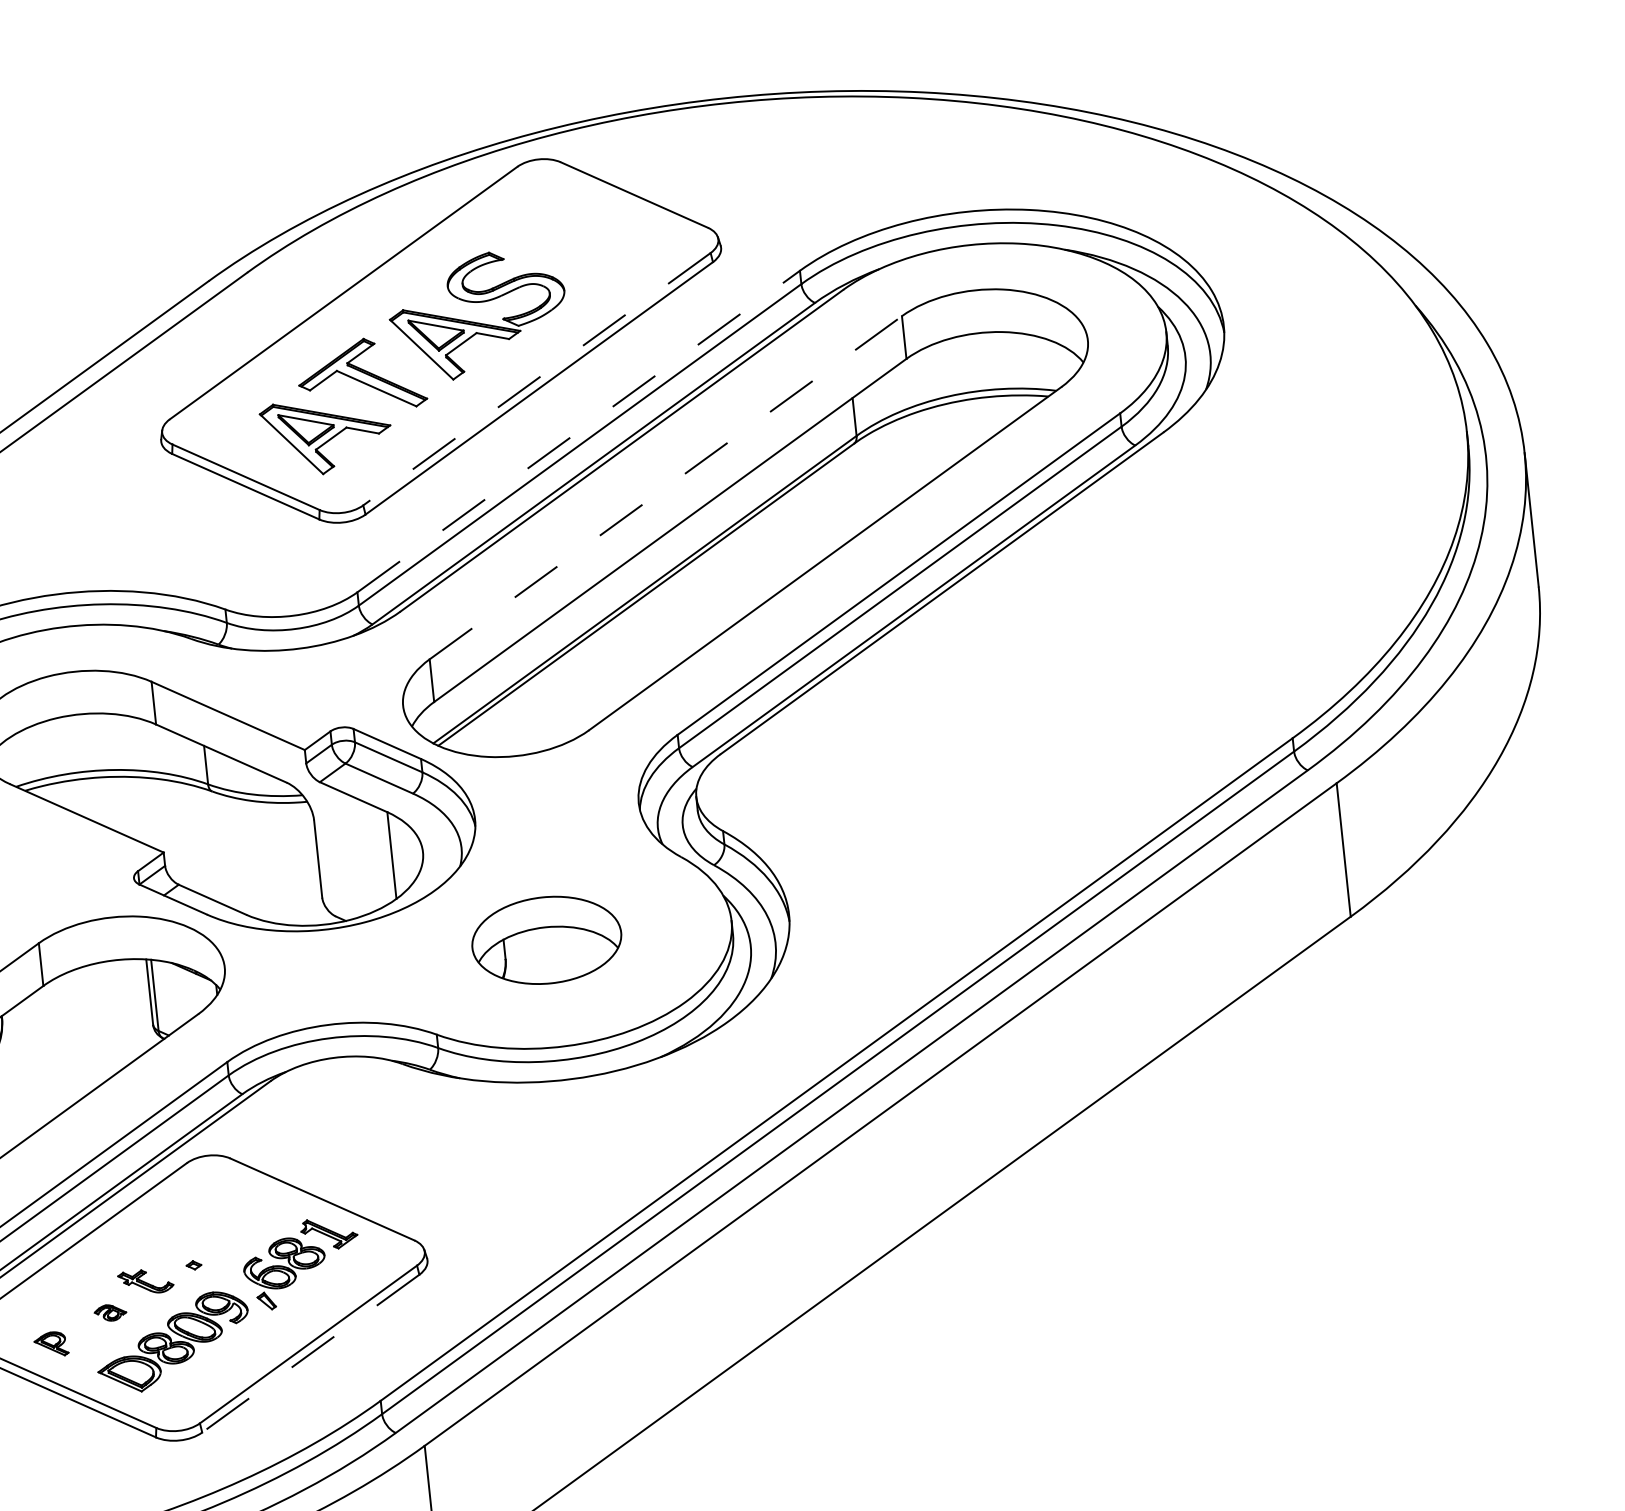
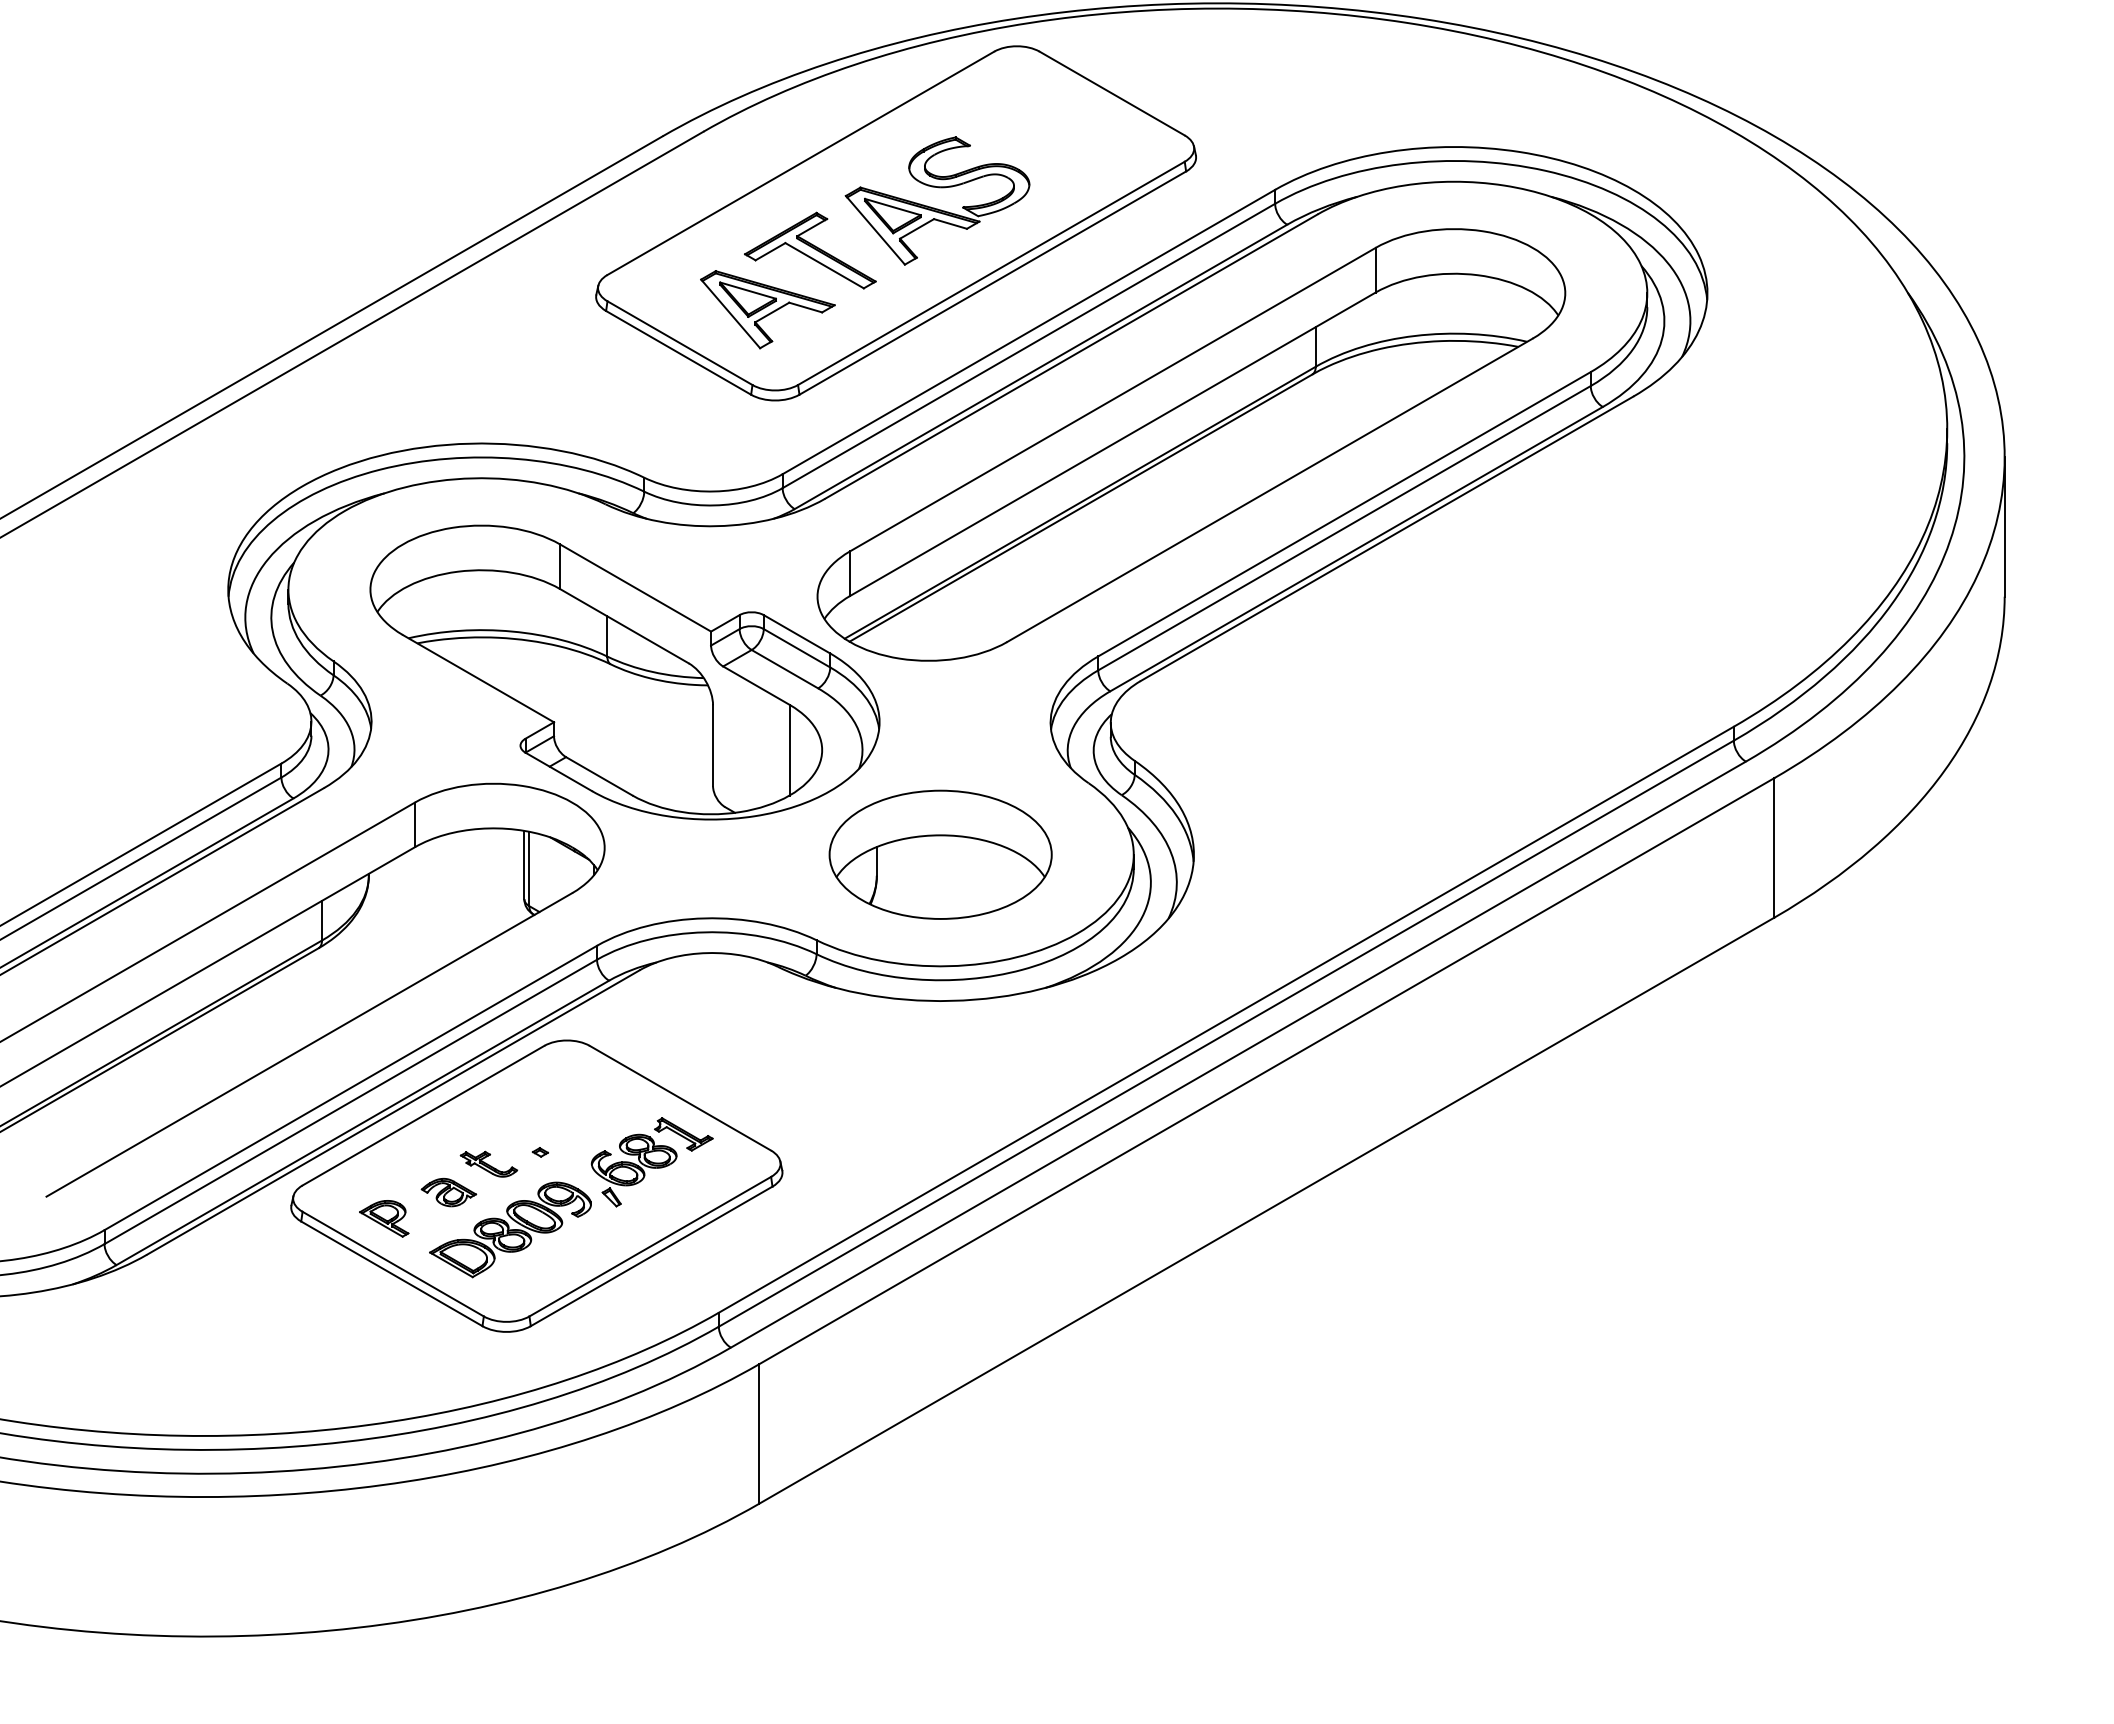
line: (537, 379) -> (991, 273), dashed -> solid
line: (579, 430) -> (1029, 331), dashed -> solid
line: (666, 487) -> (1113, 399), dashed -> solid
part: (546, 940) -> (940, 854), size x1.43
part: (110, 1312) -> (448, 1192), size x1.67
part: (51, 1344) -> (384, 1218), size x1.43
line: (310, 1353) -> (651, 1256), dashed -> solid

